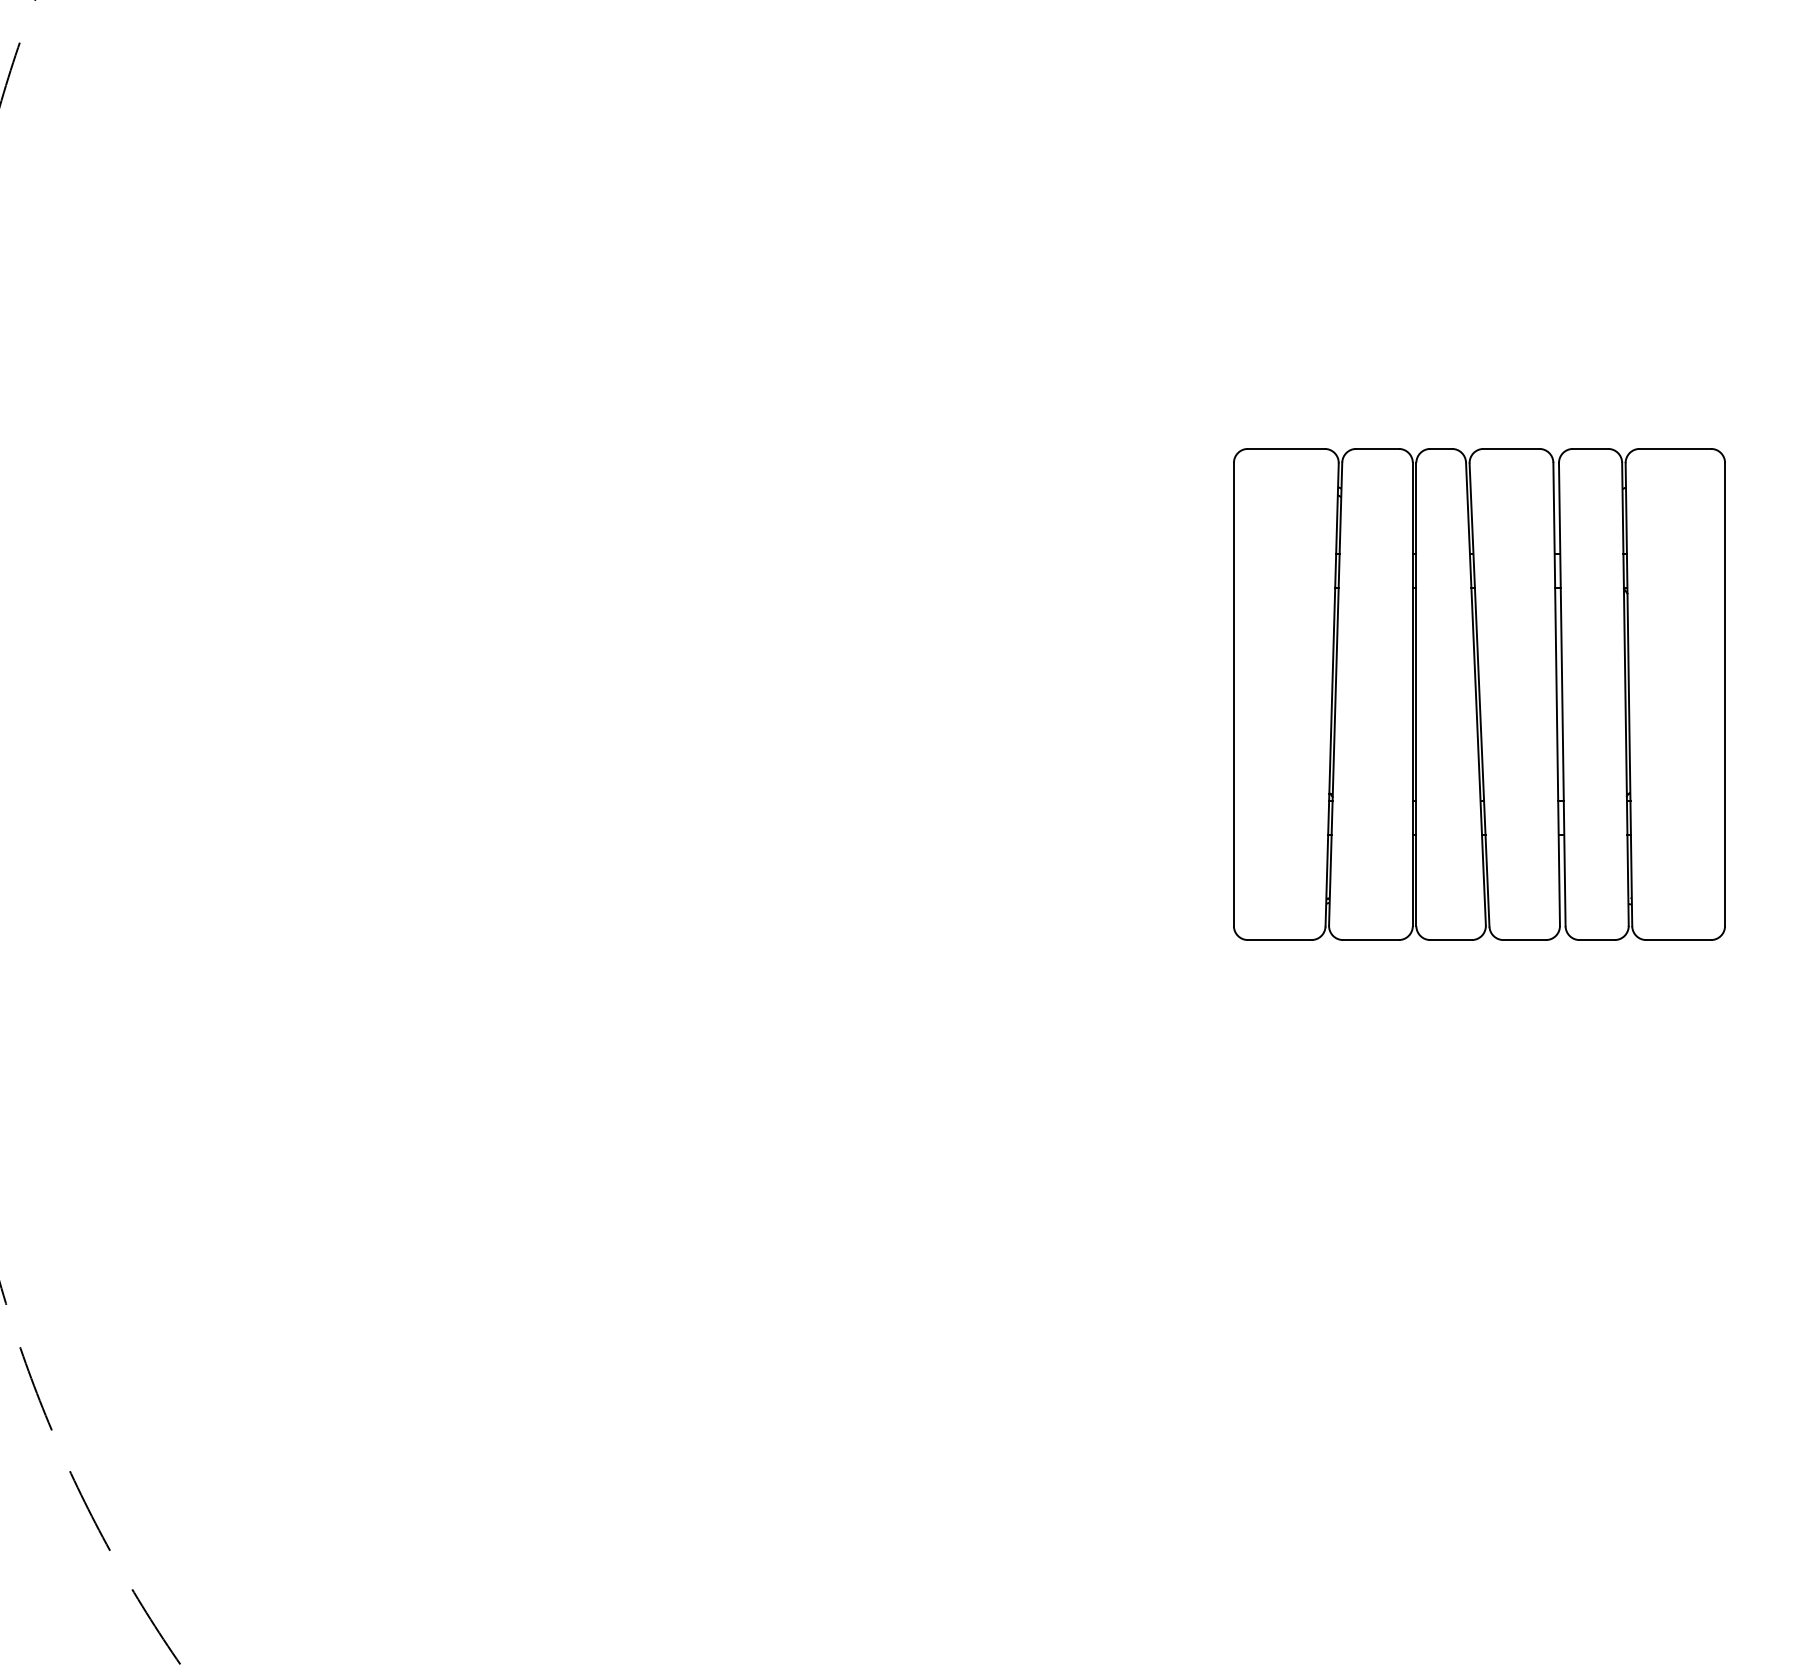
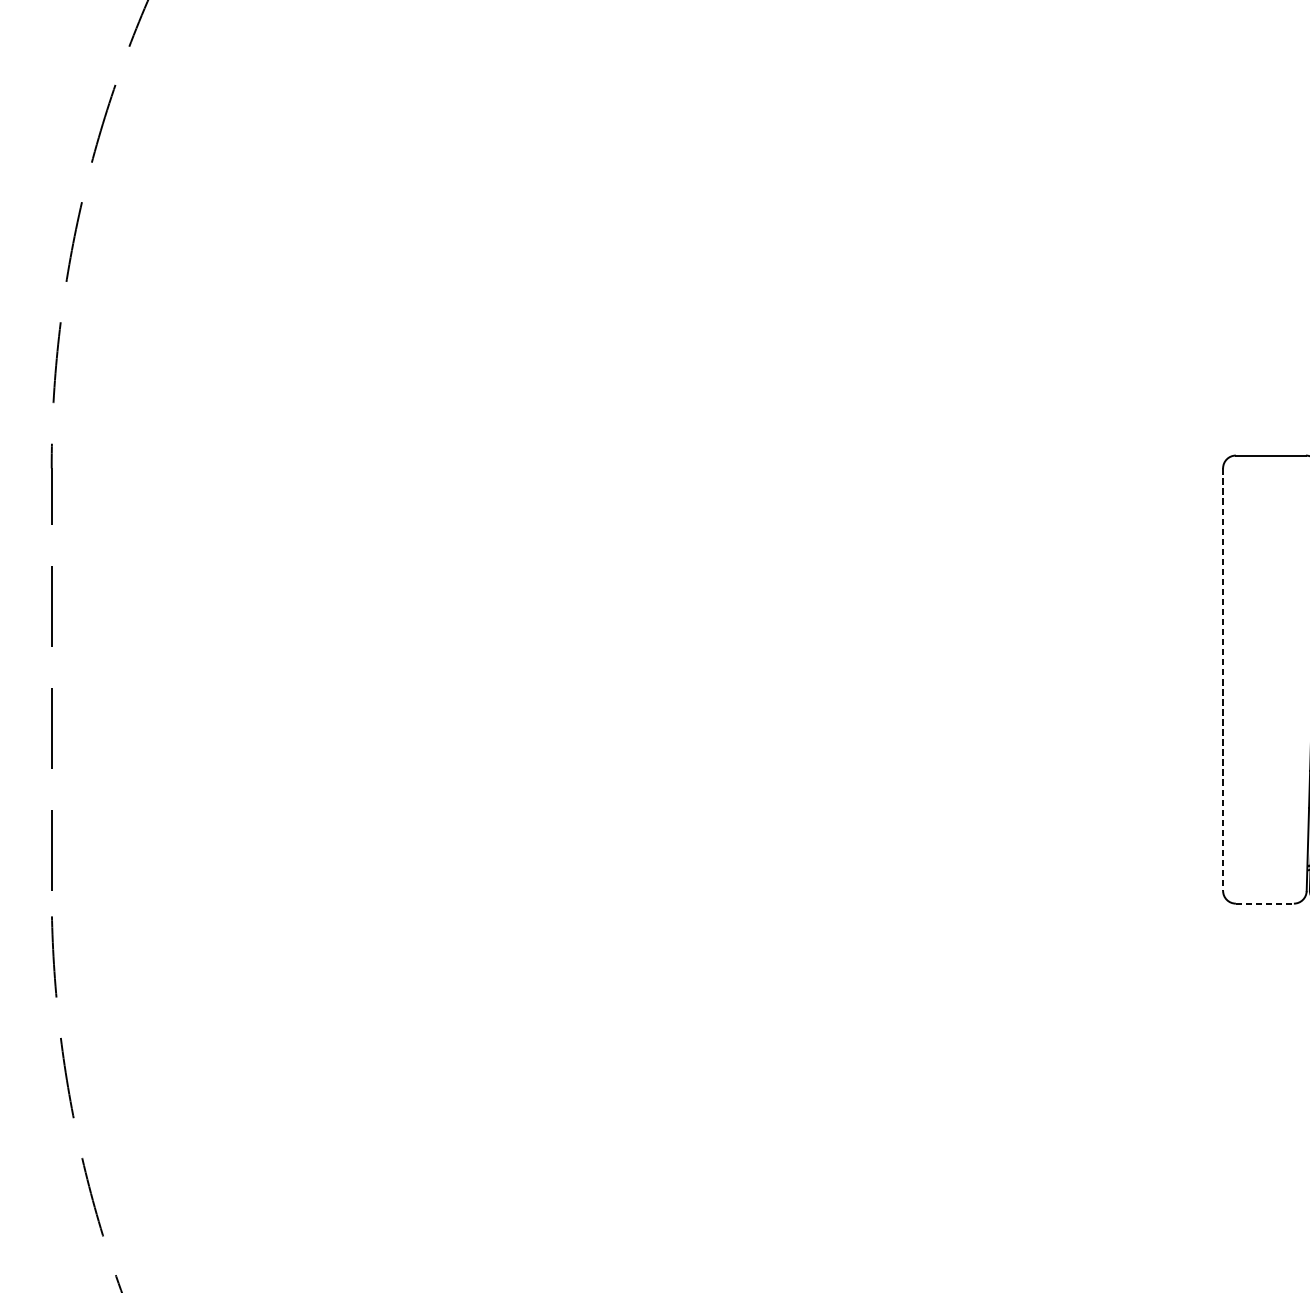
line: (1233, 694) -> (1222, 679), solid -> dashed
line: (1279, 940) -> (1264, 904), solid -> dashed

